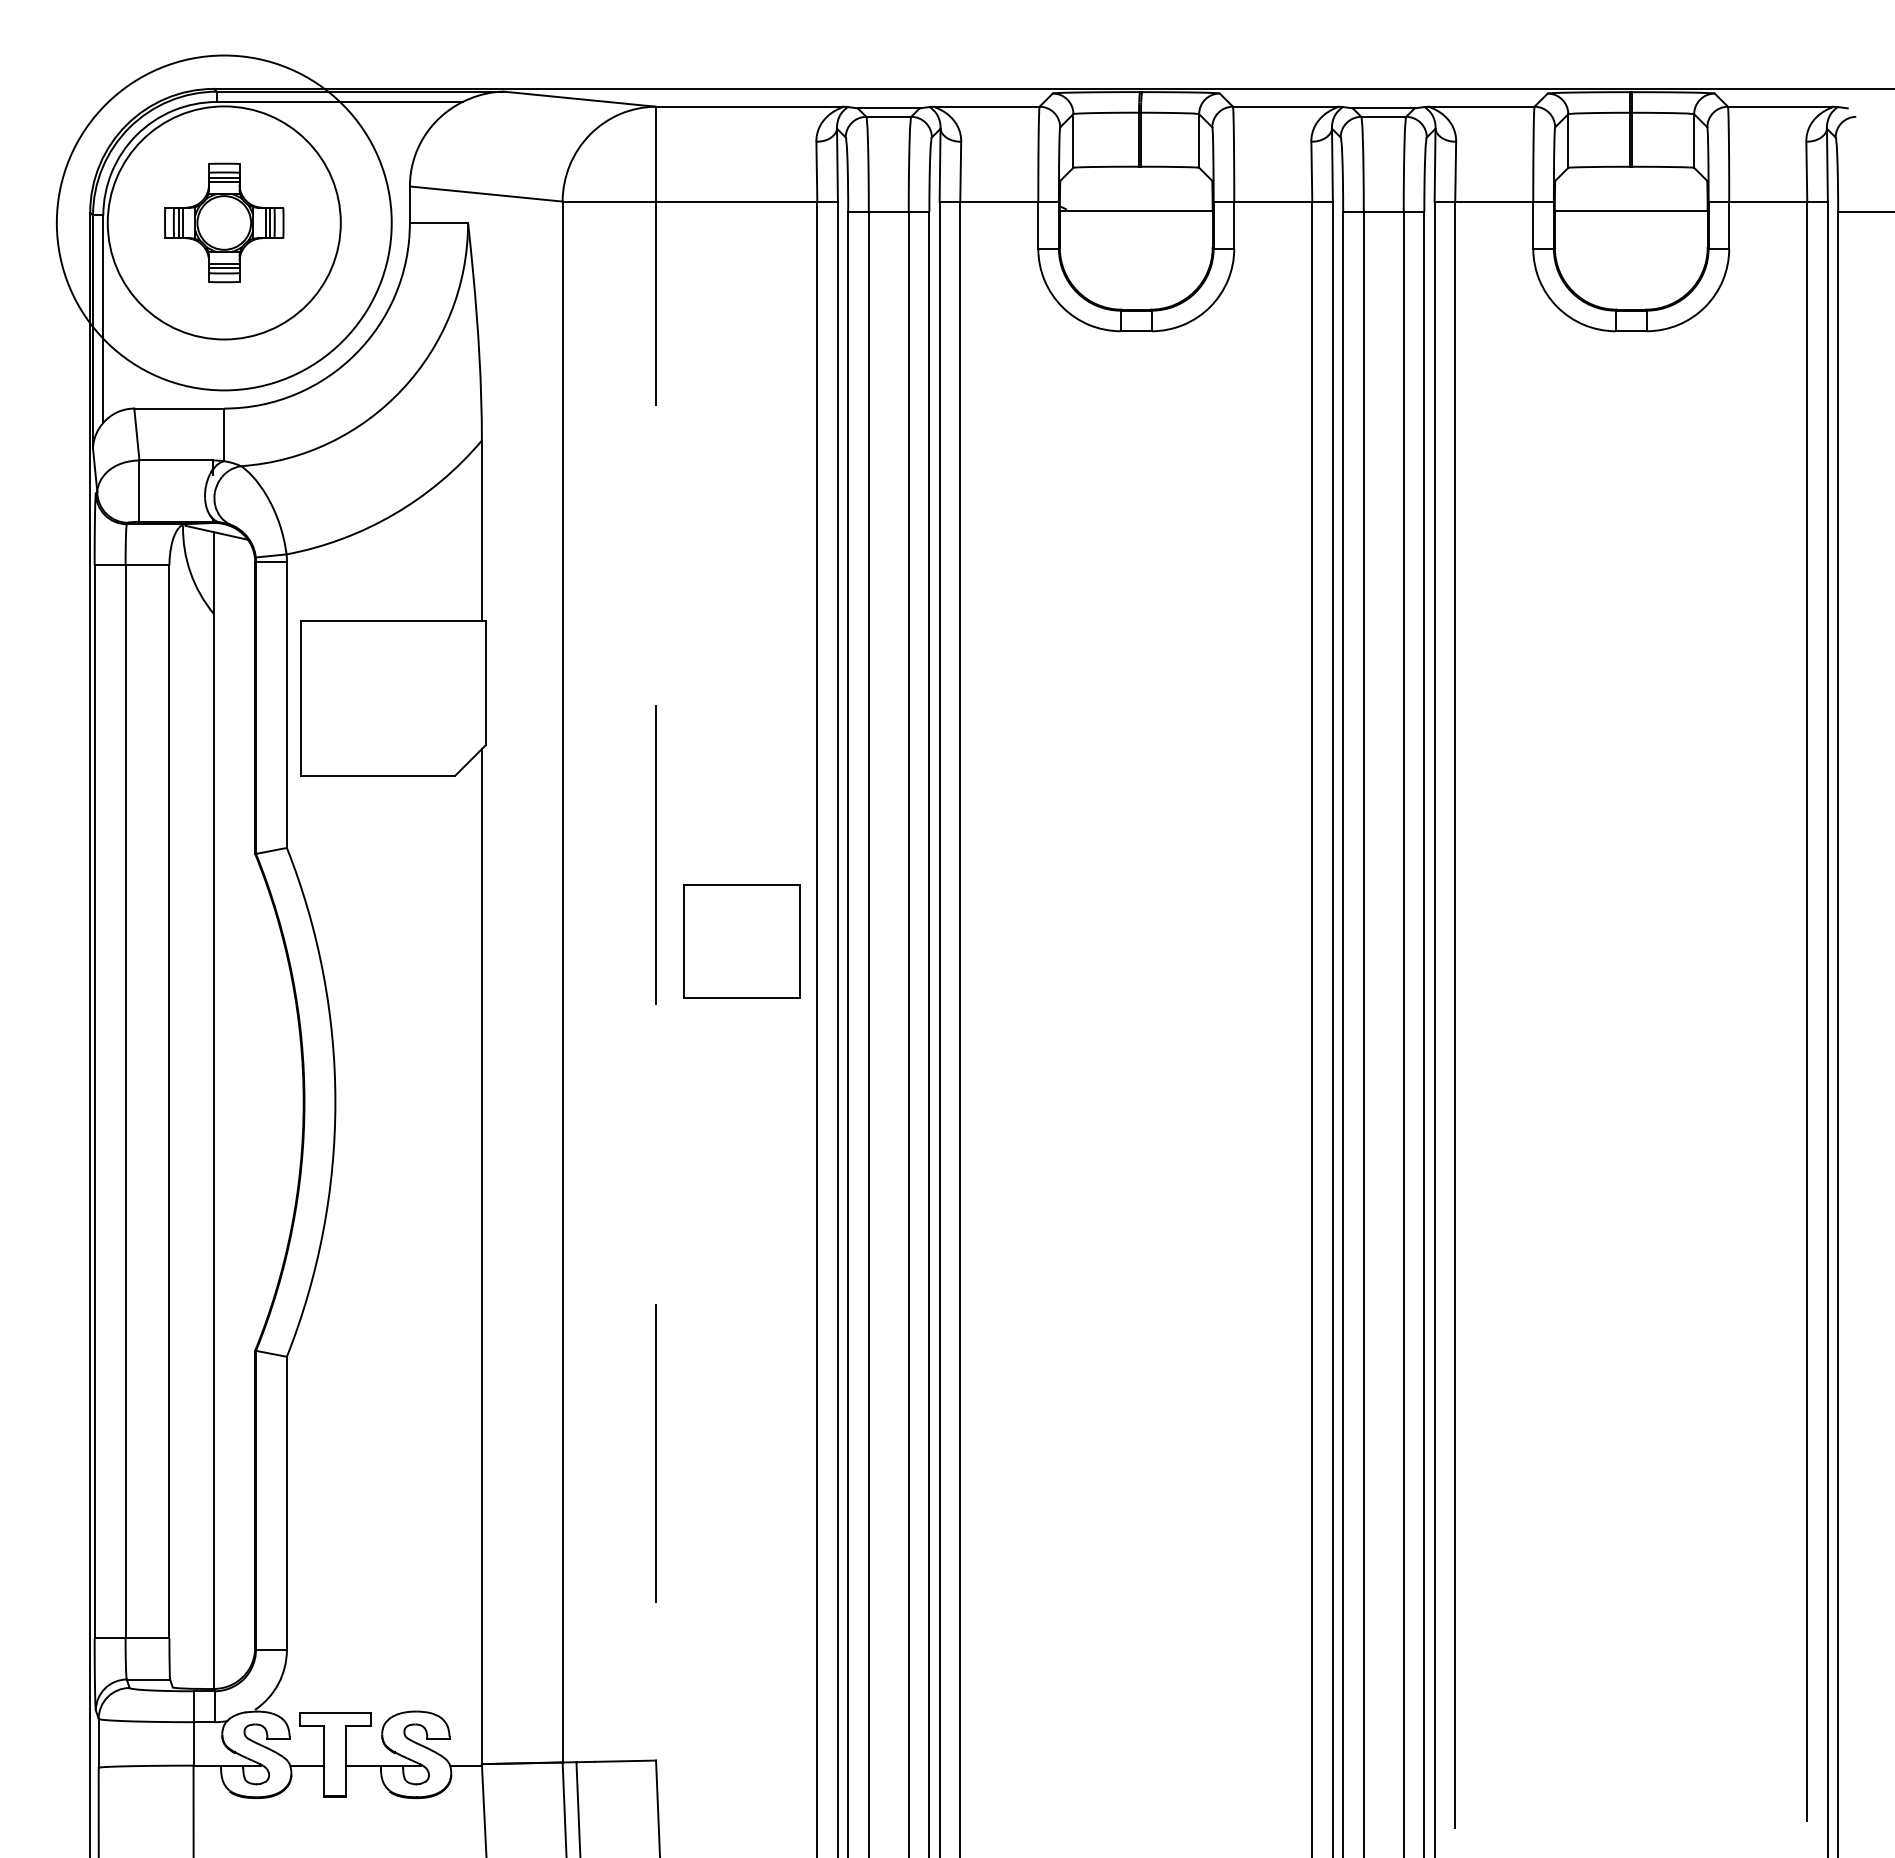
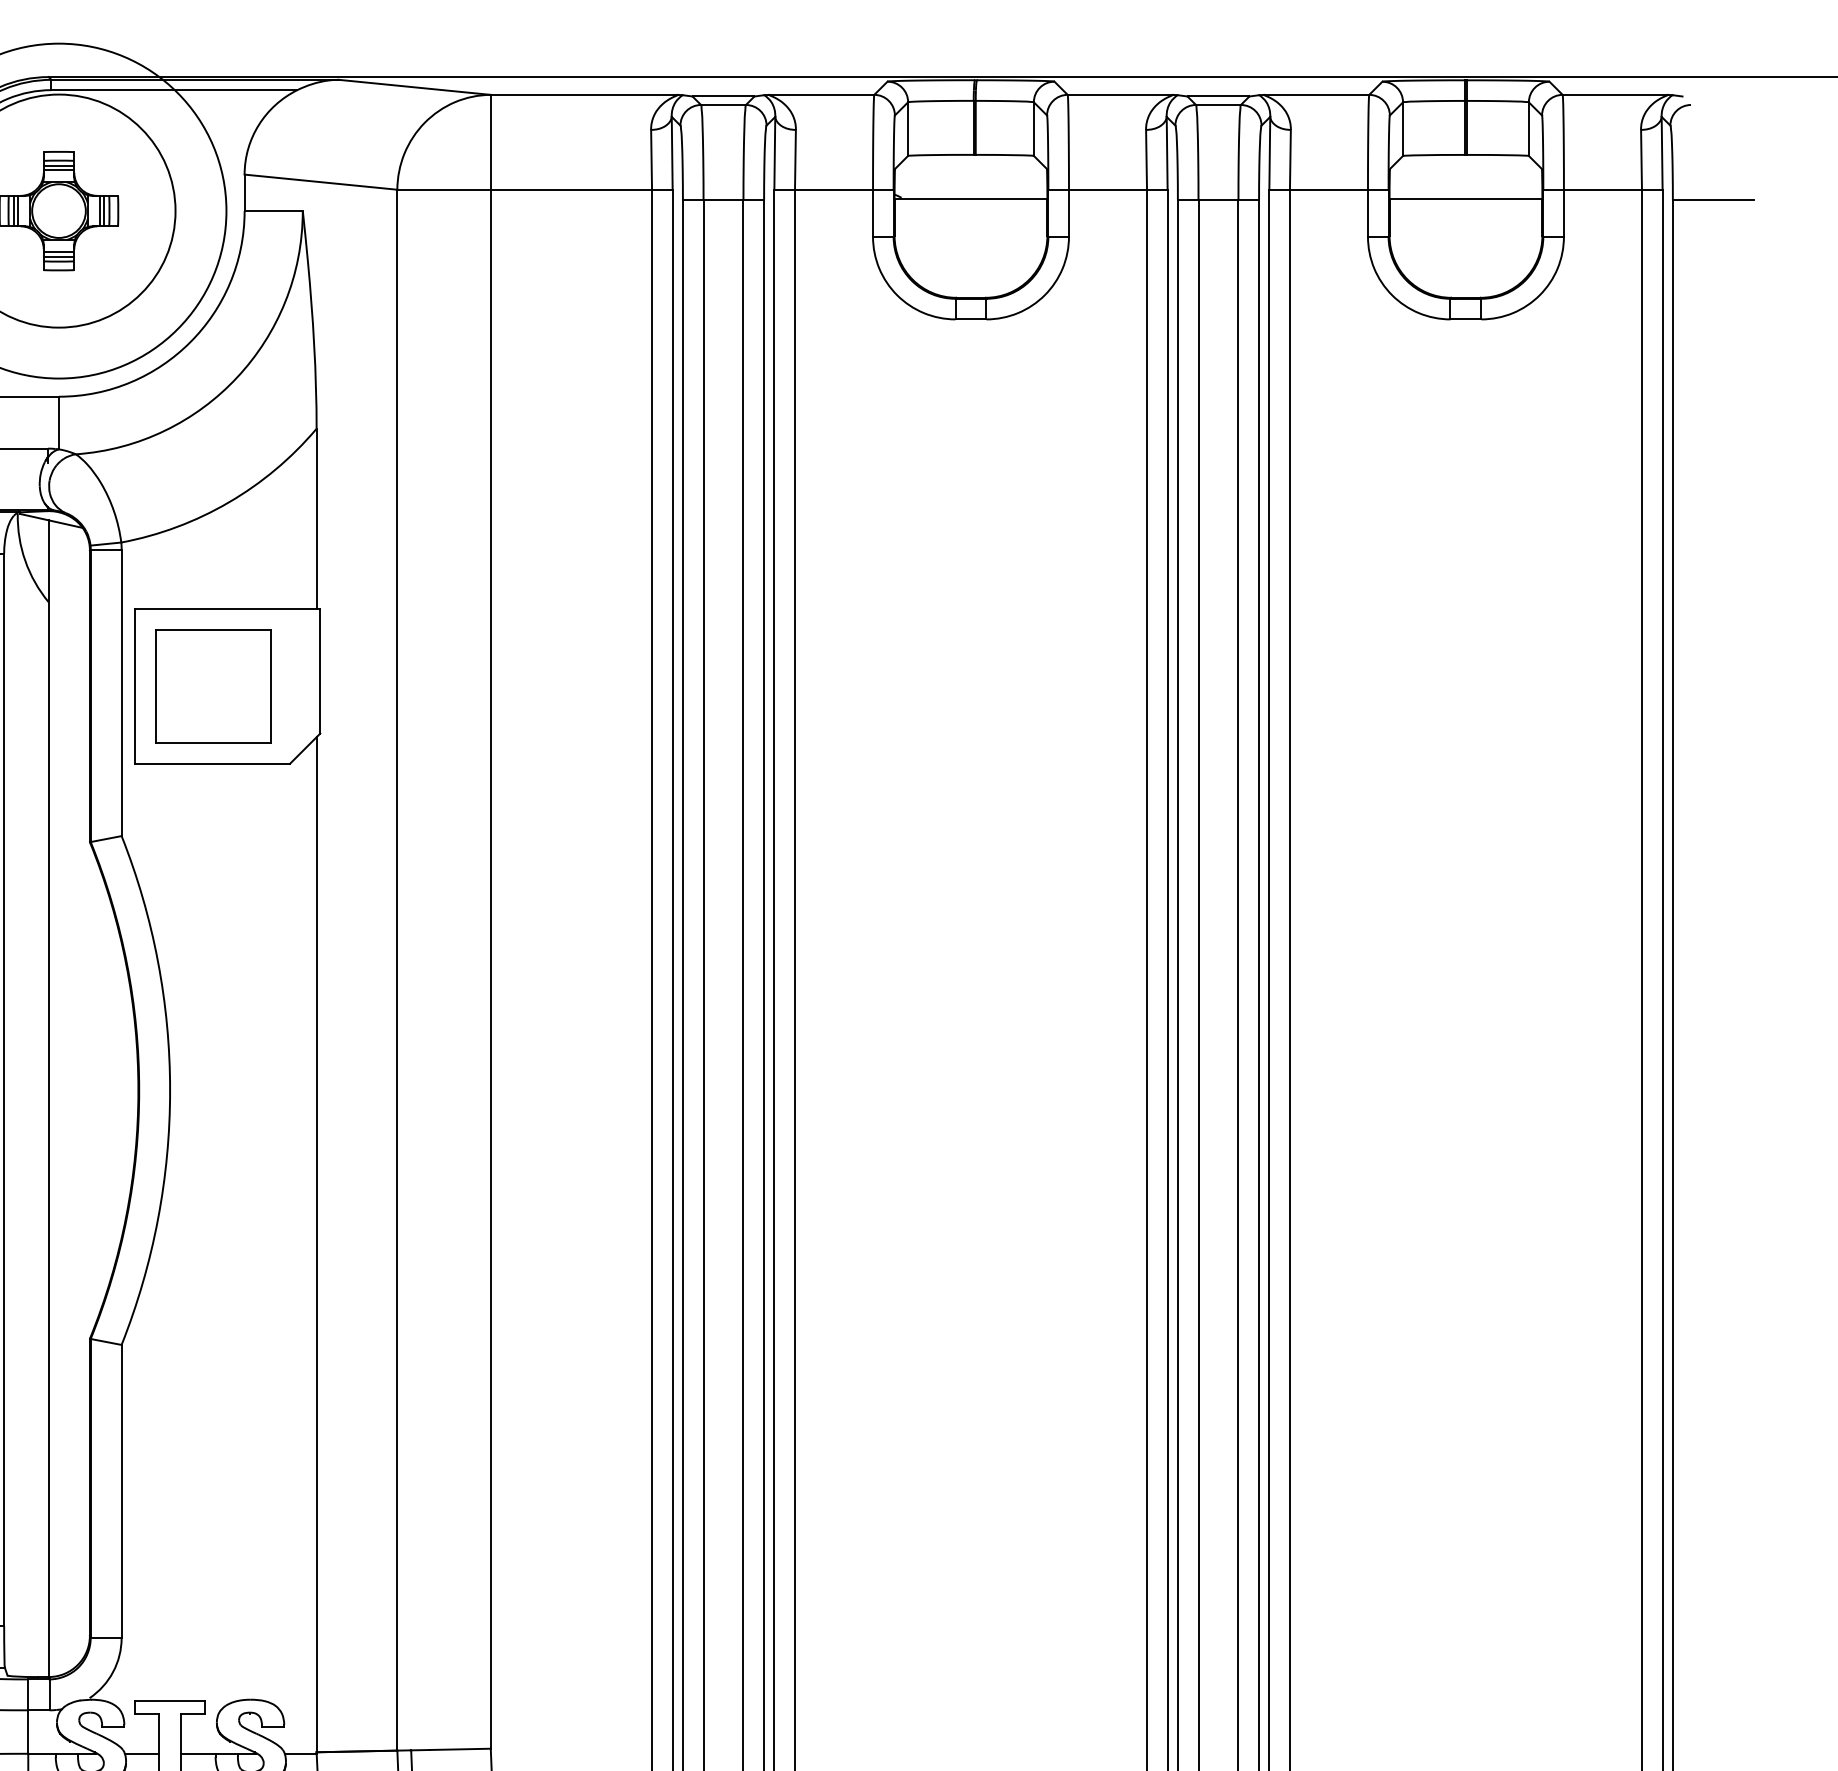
line: (656, 933) -> (491, 921), dashed -> solid
part: (741, 941) -> (213, 686), moved

